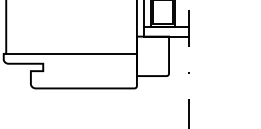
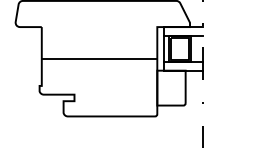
line: (71, 53) -> (99, 58), moved

